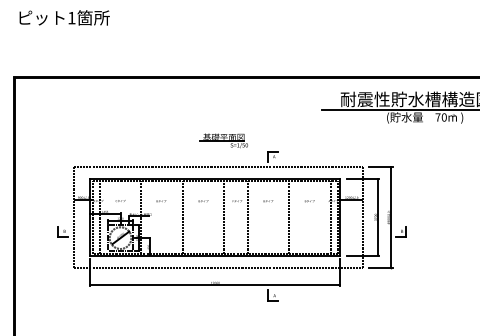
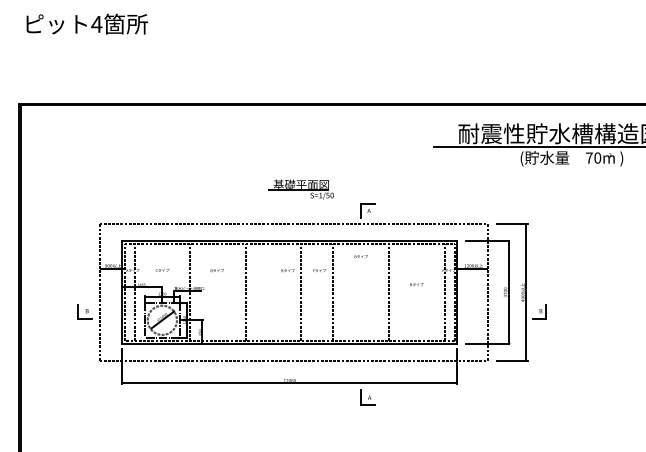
text: (71, 18) -> (96, 24), 1 -> 4
text: (203, 201) -> (287, 270), moved
text: (267, 201) -> (360, 256), moved
text: (309, 201) -> (416, 284), moved

